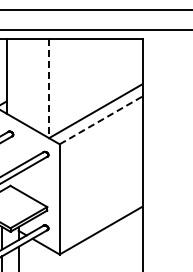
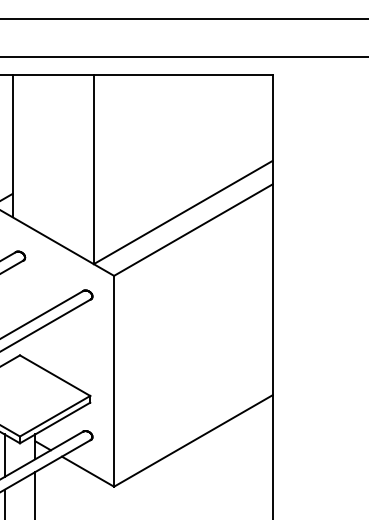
line: (49, 89) -> (94, 171), dashed -> solid
line: (101, 120) -> (194, 230), dashed -> solid

